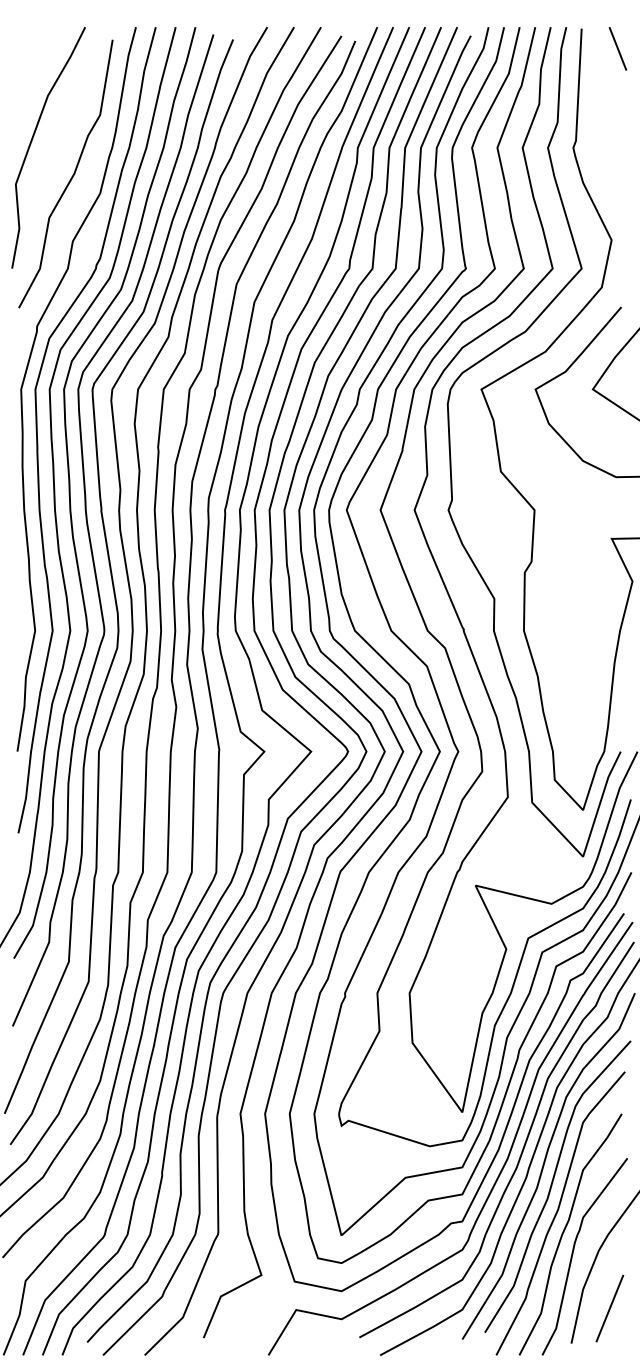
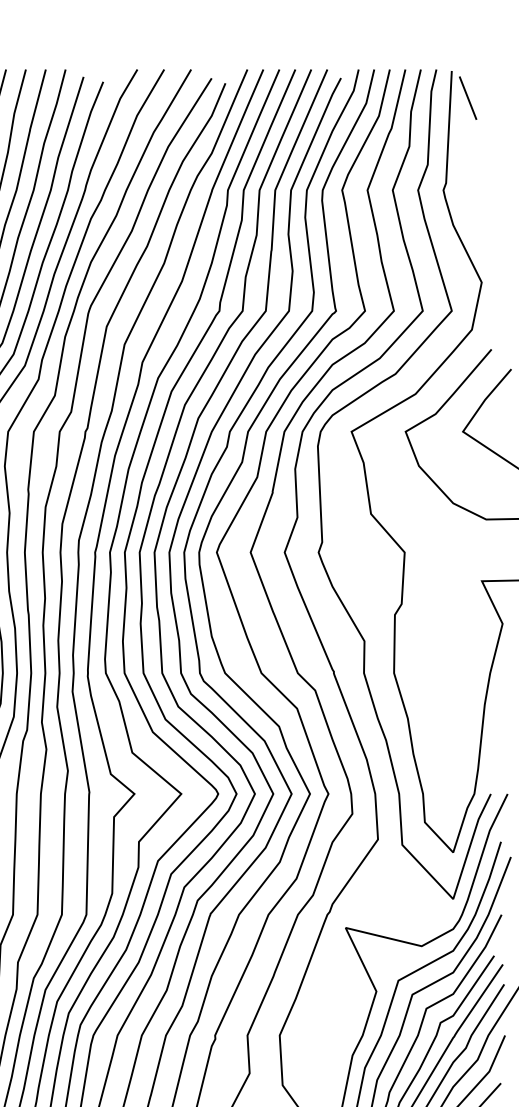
line: (617, 48) -> (467, 97), moved

